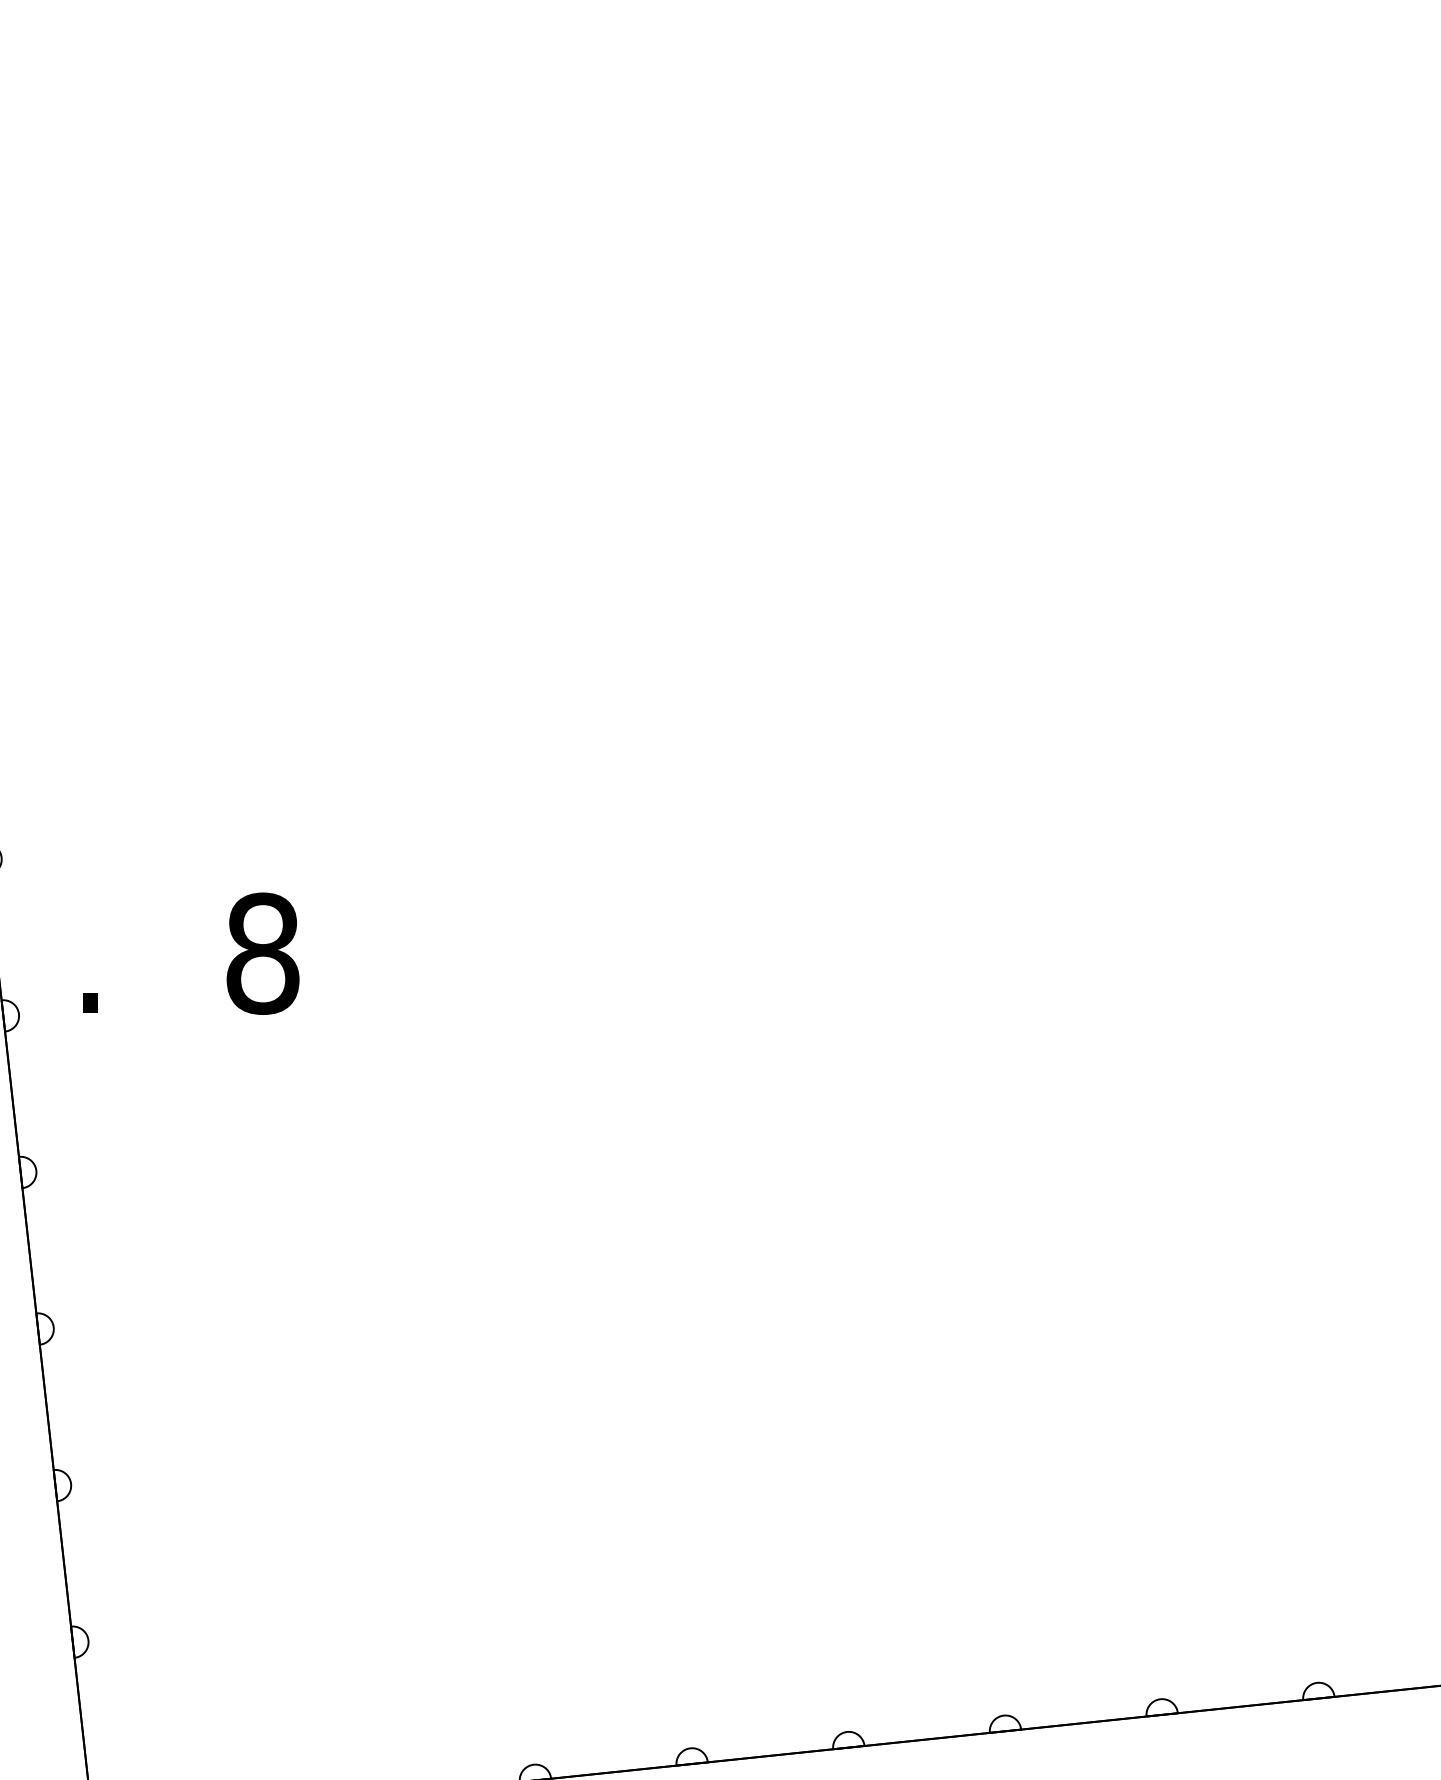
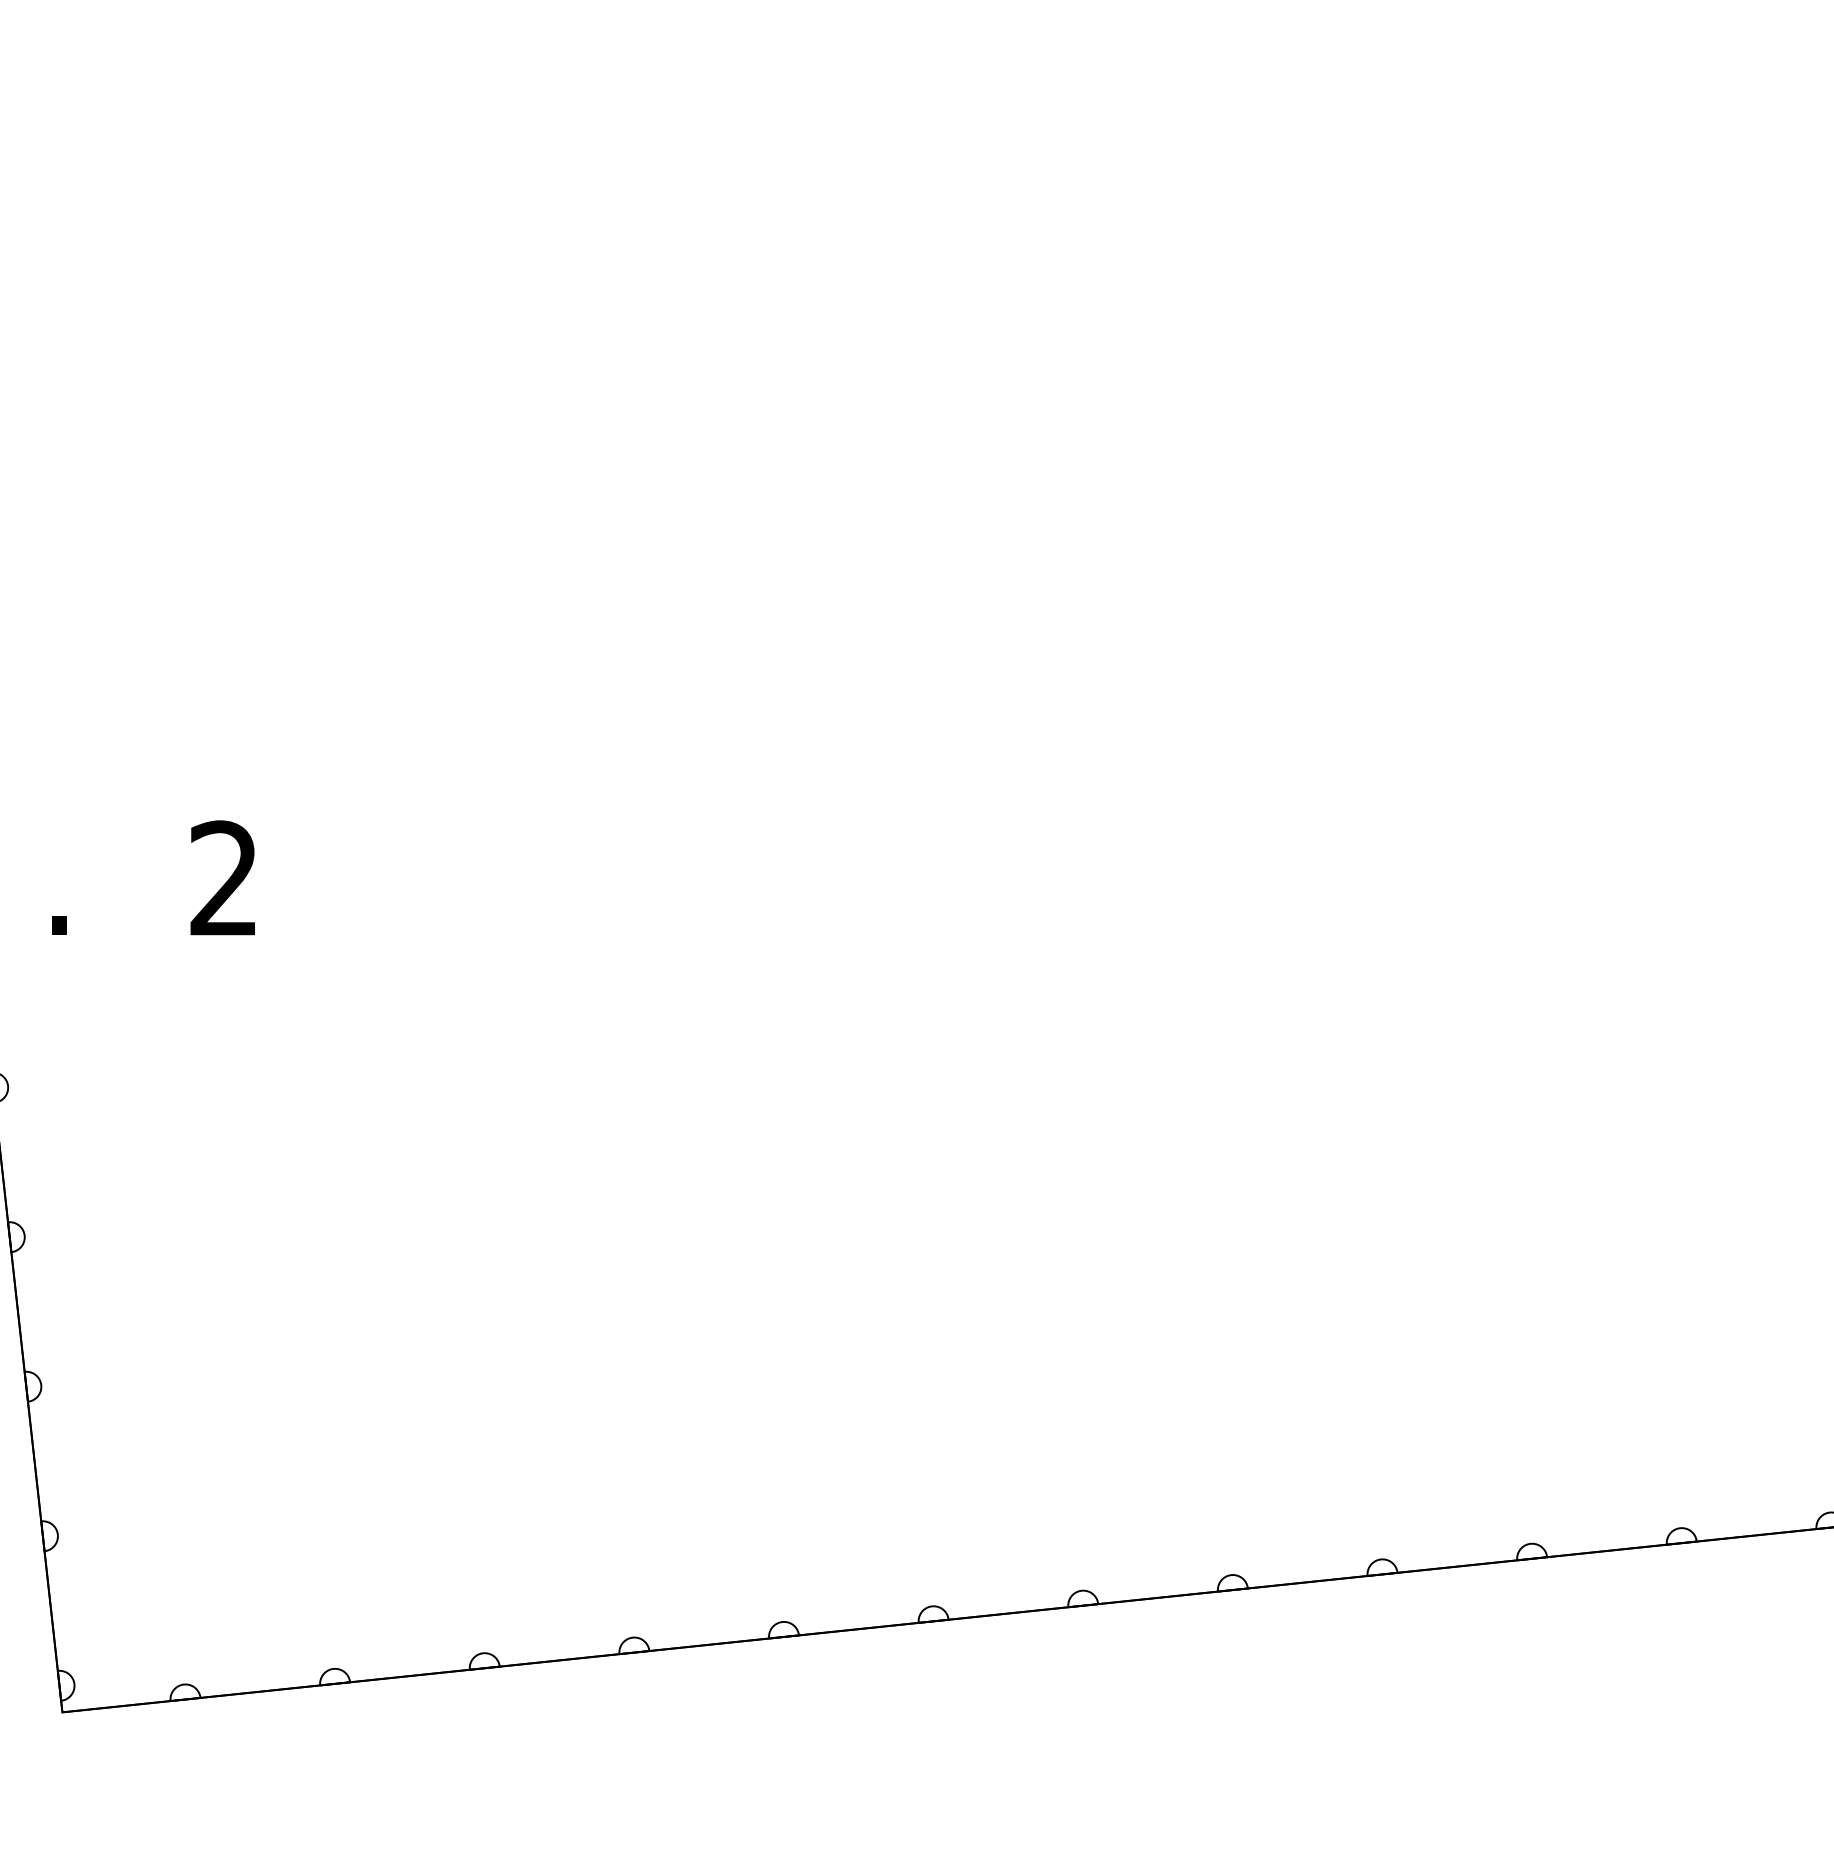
text: (262, 953) -> (224, 878), 8 -> 2

